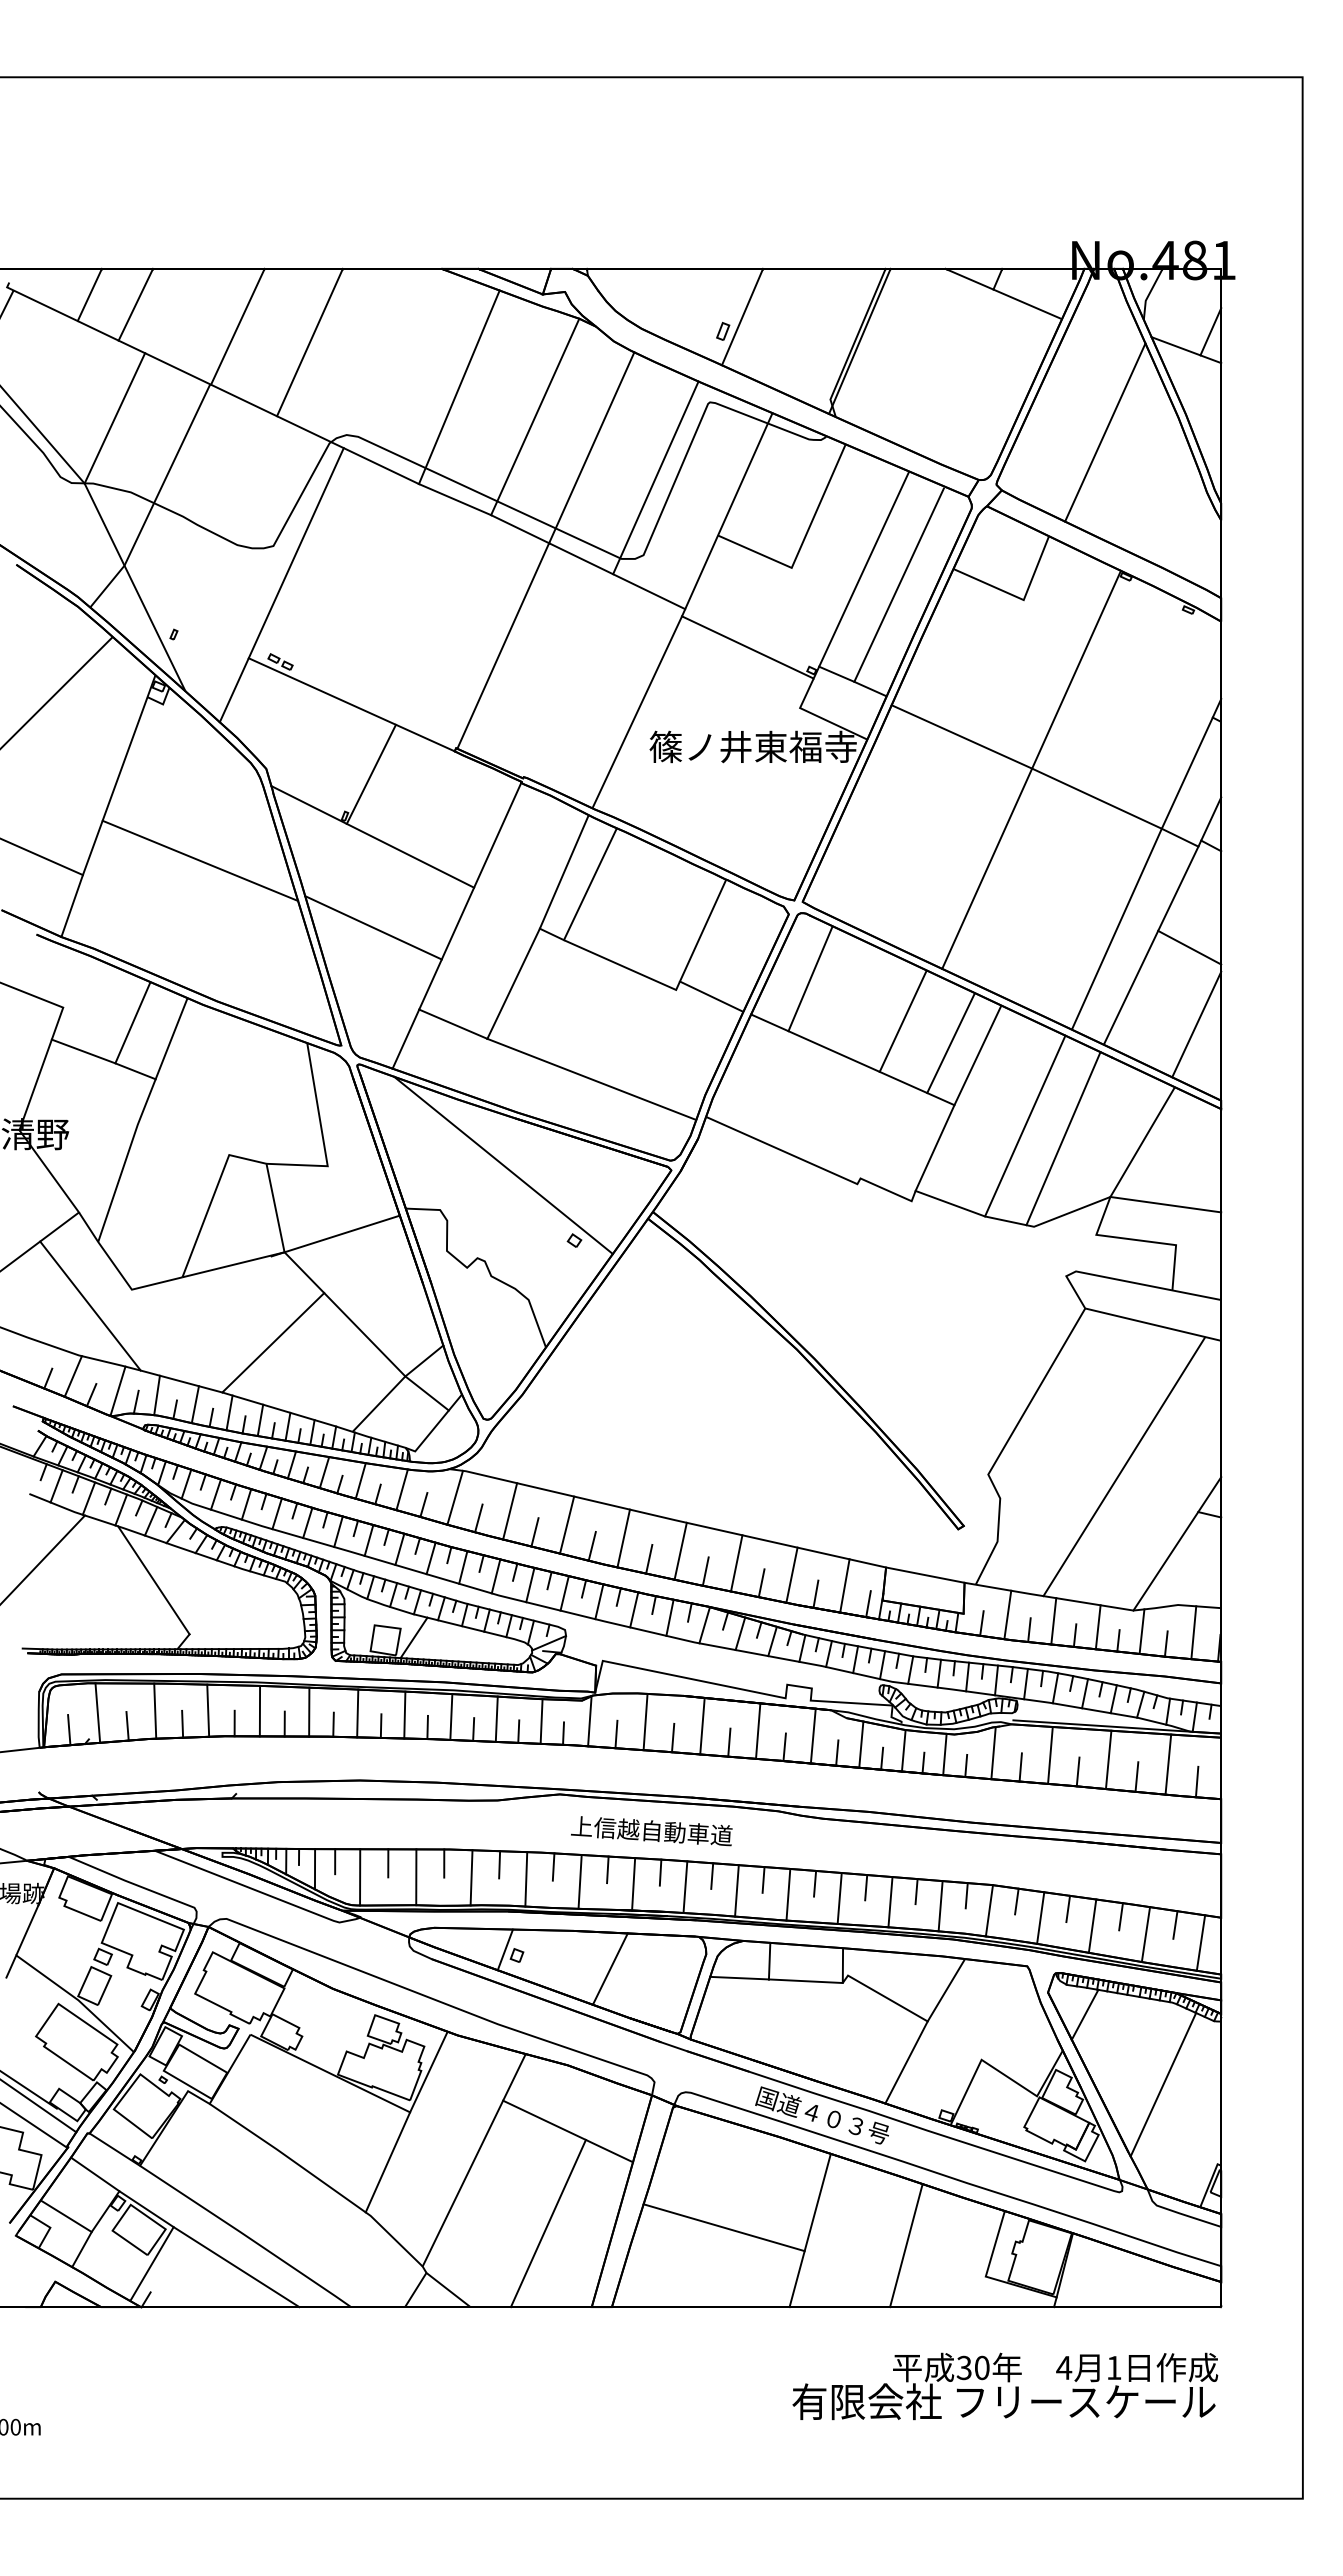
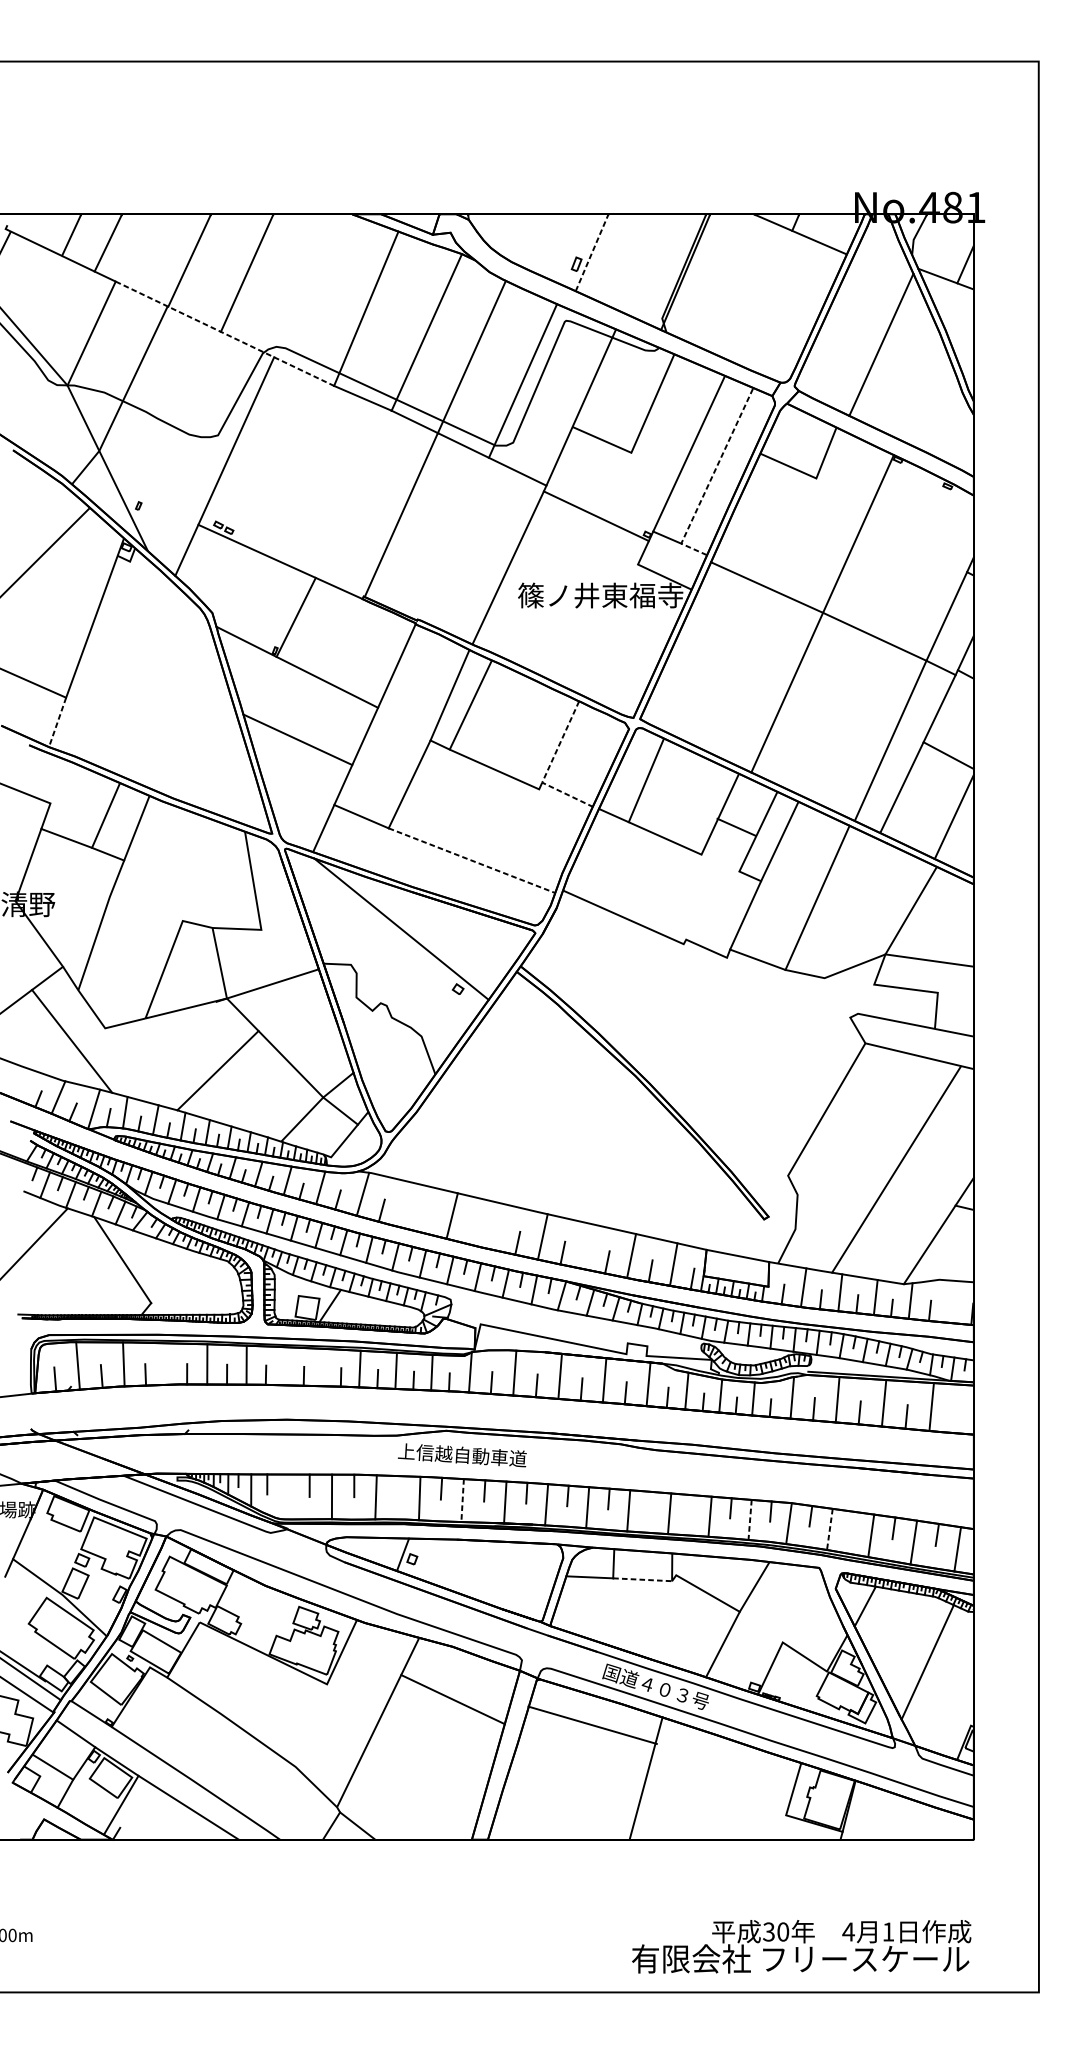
line: (742, 317) -> (592, 253), solid -> dashed
line: (282, 418) -> (225, 333), solid -> dashed
line: (891, 602) -> (710, 480), solid -> dashed
line: (200, 860) -> (159, 686), removed
line: (72, 906) -> (57, 722), solid -> dashed
line: (688, 963) -> (549, 768), solid -> dashed
line: (592, 1079) -> (472, 860), solid -> dashed
line: (903, 1082) -> (736, 827), moved
line: (1063, 1138) -> (848, 907), removed
line: (510, 1511) -> (407, 1205), removed
line: (534, 1532) -> (426, 1221), removed
line: (623, 1538) -> (497, 1226), removed
line: (591, 1545) -> (471, 1232), removed
line: (736, 1563) -> (587, 1246), removed
line: (1193, 1632) -> (951, 1301), removed
line: (208, 1710) -> (166, 1363), removed
line: (357, 1713) -> (285, 1366), removed
line: (404, 1714) -> (322, 1367), removed
line: (1196, 1781) -> (954, 1420), removed
text: (651, 1831) -> (462, 1455), moved
line: (499, 1864) -> (398, 1486), removed
line: (360, 1877) -> (287, 1497), removed
line: (580, 1881) -> (462, 1500), solid -> dashed
line: (815, 1883) -> (650, 1501), removed
line: (866, 1887) -> (690, 1505), removed
line: (940, 1906) -> (750, 1520), solid -> dashed
line: (1068, 1908) -> (852, 1521), removed
line: (1040, 1918) -> (829, 1529), solid -> dashed
line: (609, 1968) -> (486, 1569), removed
line: (805, 1981) -> (642, 1579), solid -> dashed
line: (387, 2162) -> (309, 1724), removed
line: (547, 2223) -> (436, 1772), removed
line: (723, 2227) -> (592, 1725), moved
line: (906, 2245) -> (722, 1790), removed
text: (1005, 2386) -> (801, 1946), moved

